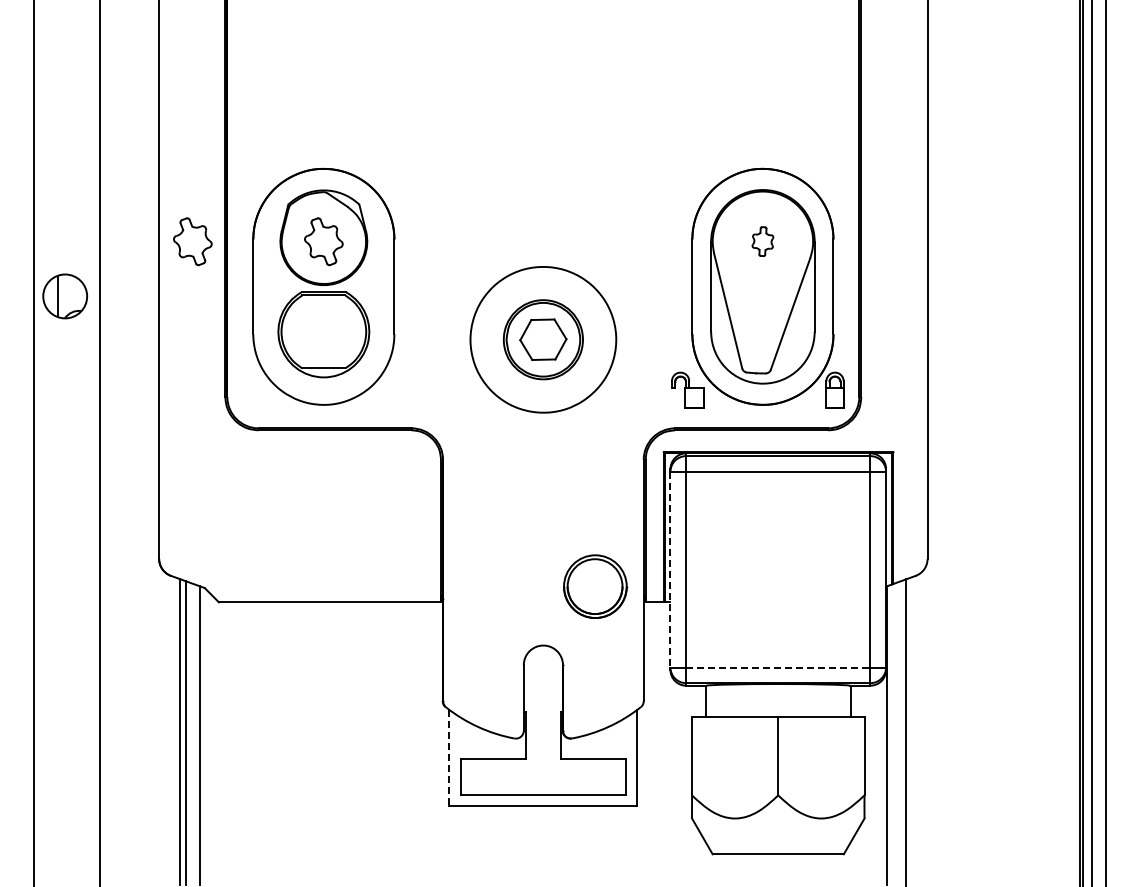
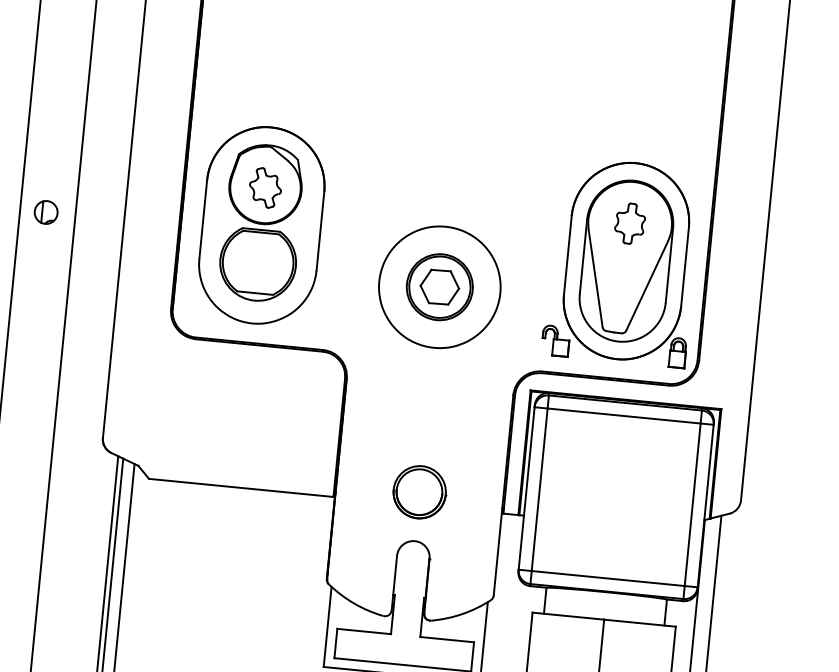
part: (192, 241) -> (156, 177), removed
part: (762, 241) -> (629, 223), size x1.67
part: (64, 296) -> (45, 212), size x0.62
line: (670, 569) -> (526, 488), dashed -> solid
part: (595, 586) -> (419, 492), moved
line: (778, 667) -> (608, 578), dashed -> solid
line: (449, 758) -> (327, 627), dashed -> solid

